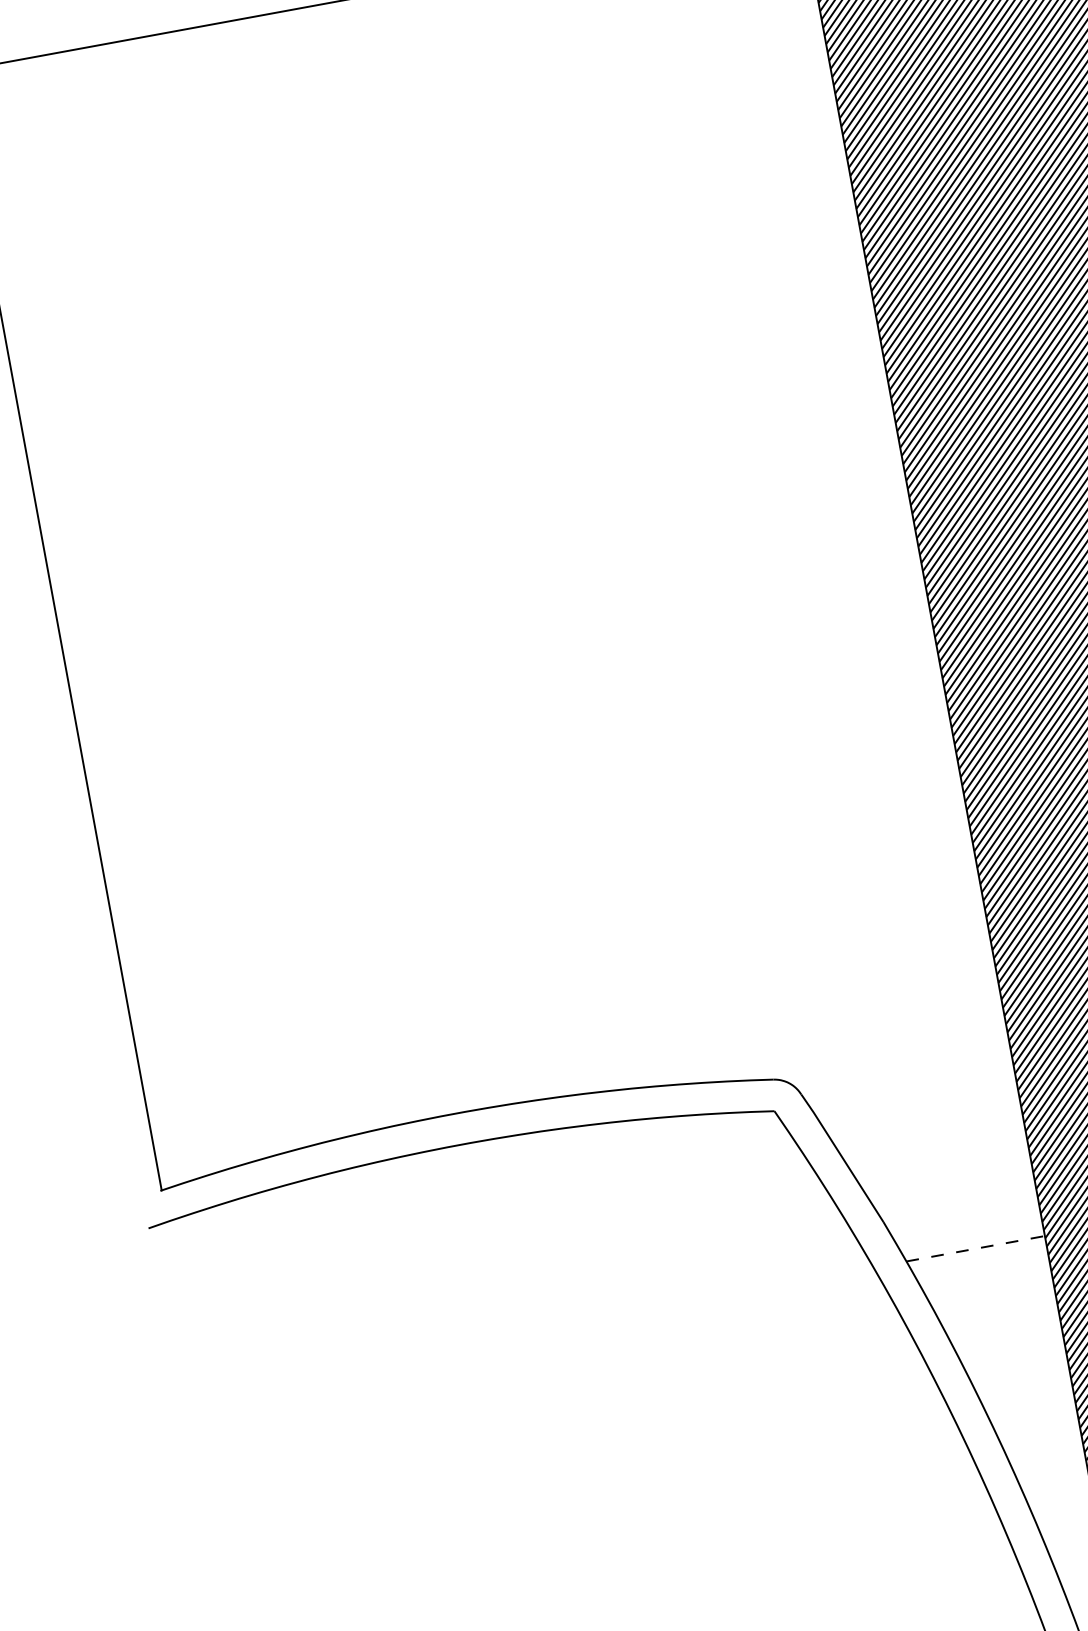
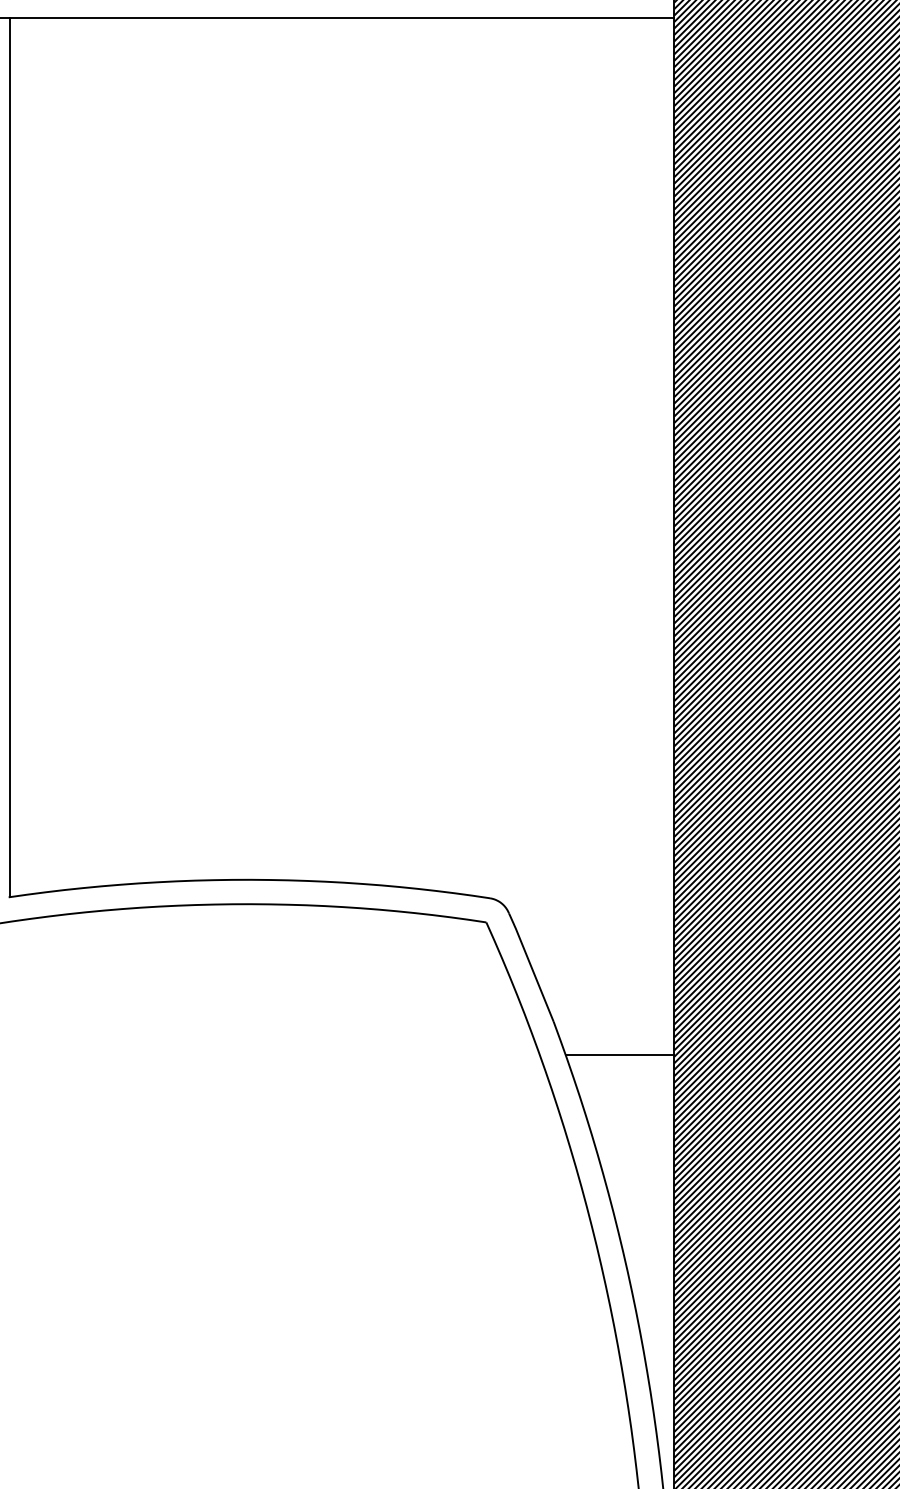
line: (976, 1248) -> (620, 1054), dashed -> solid

